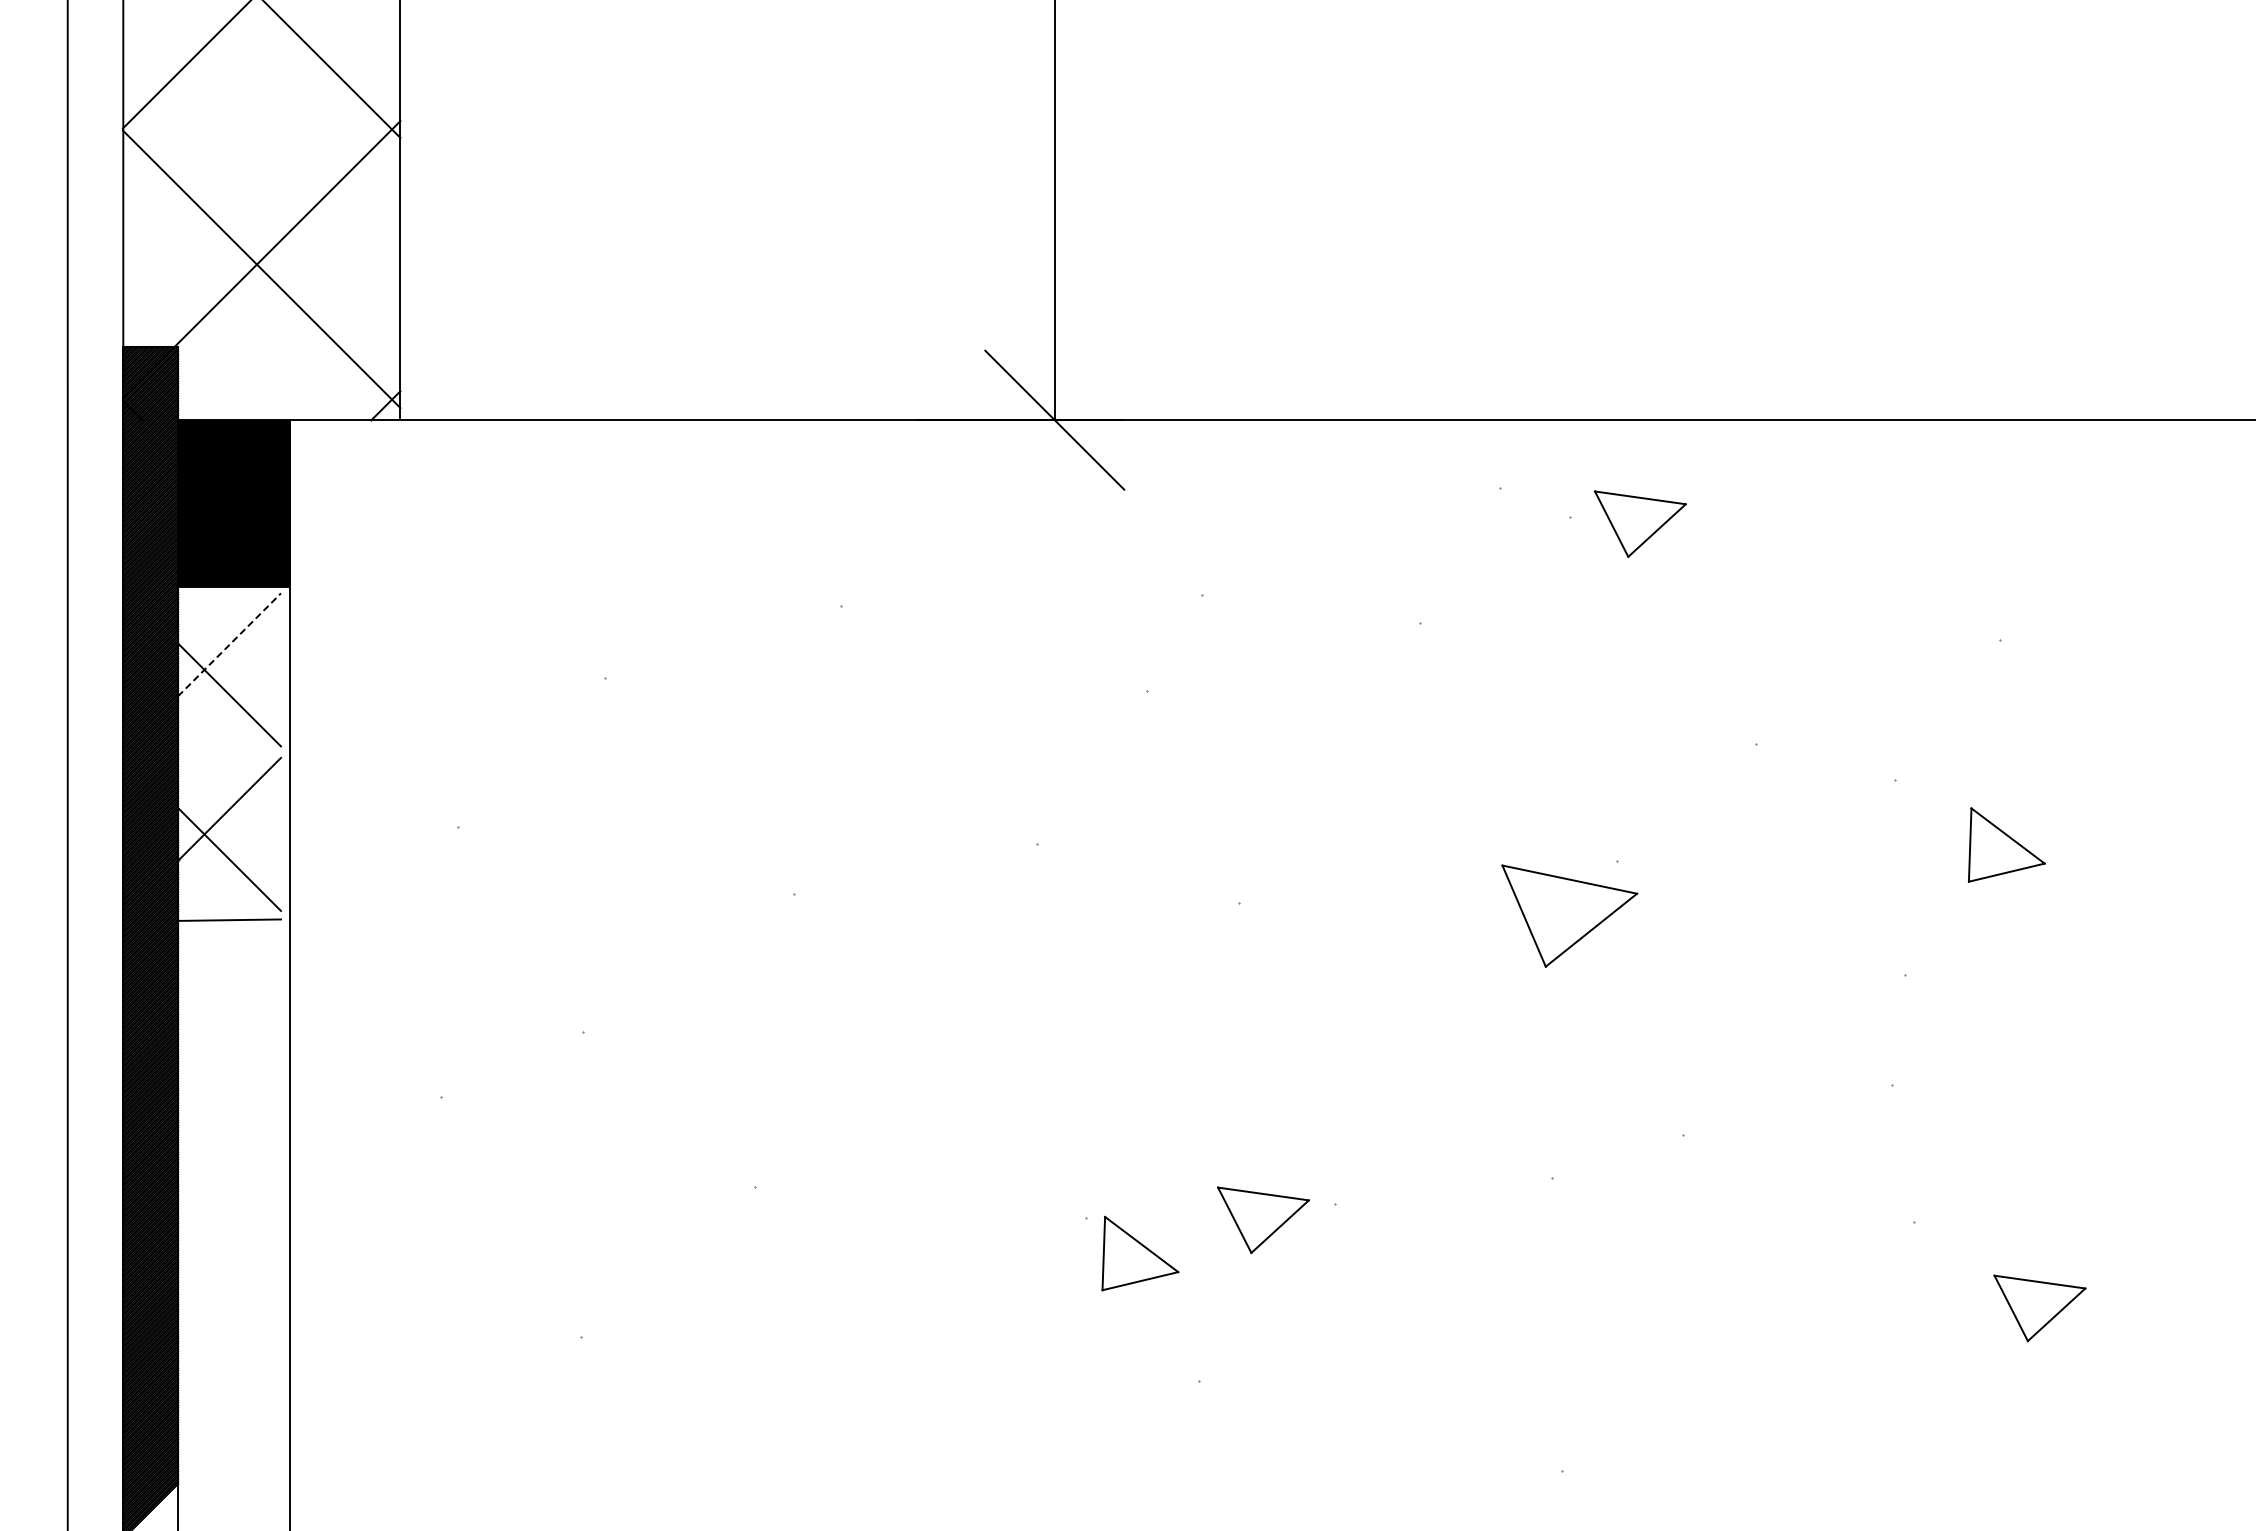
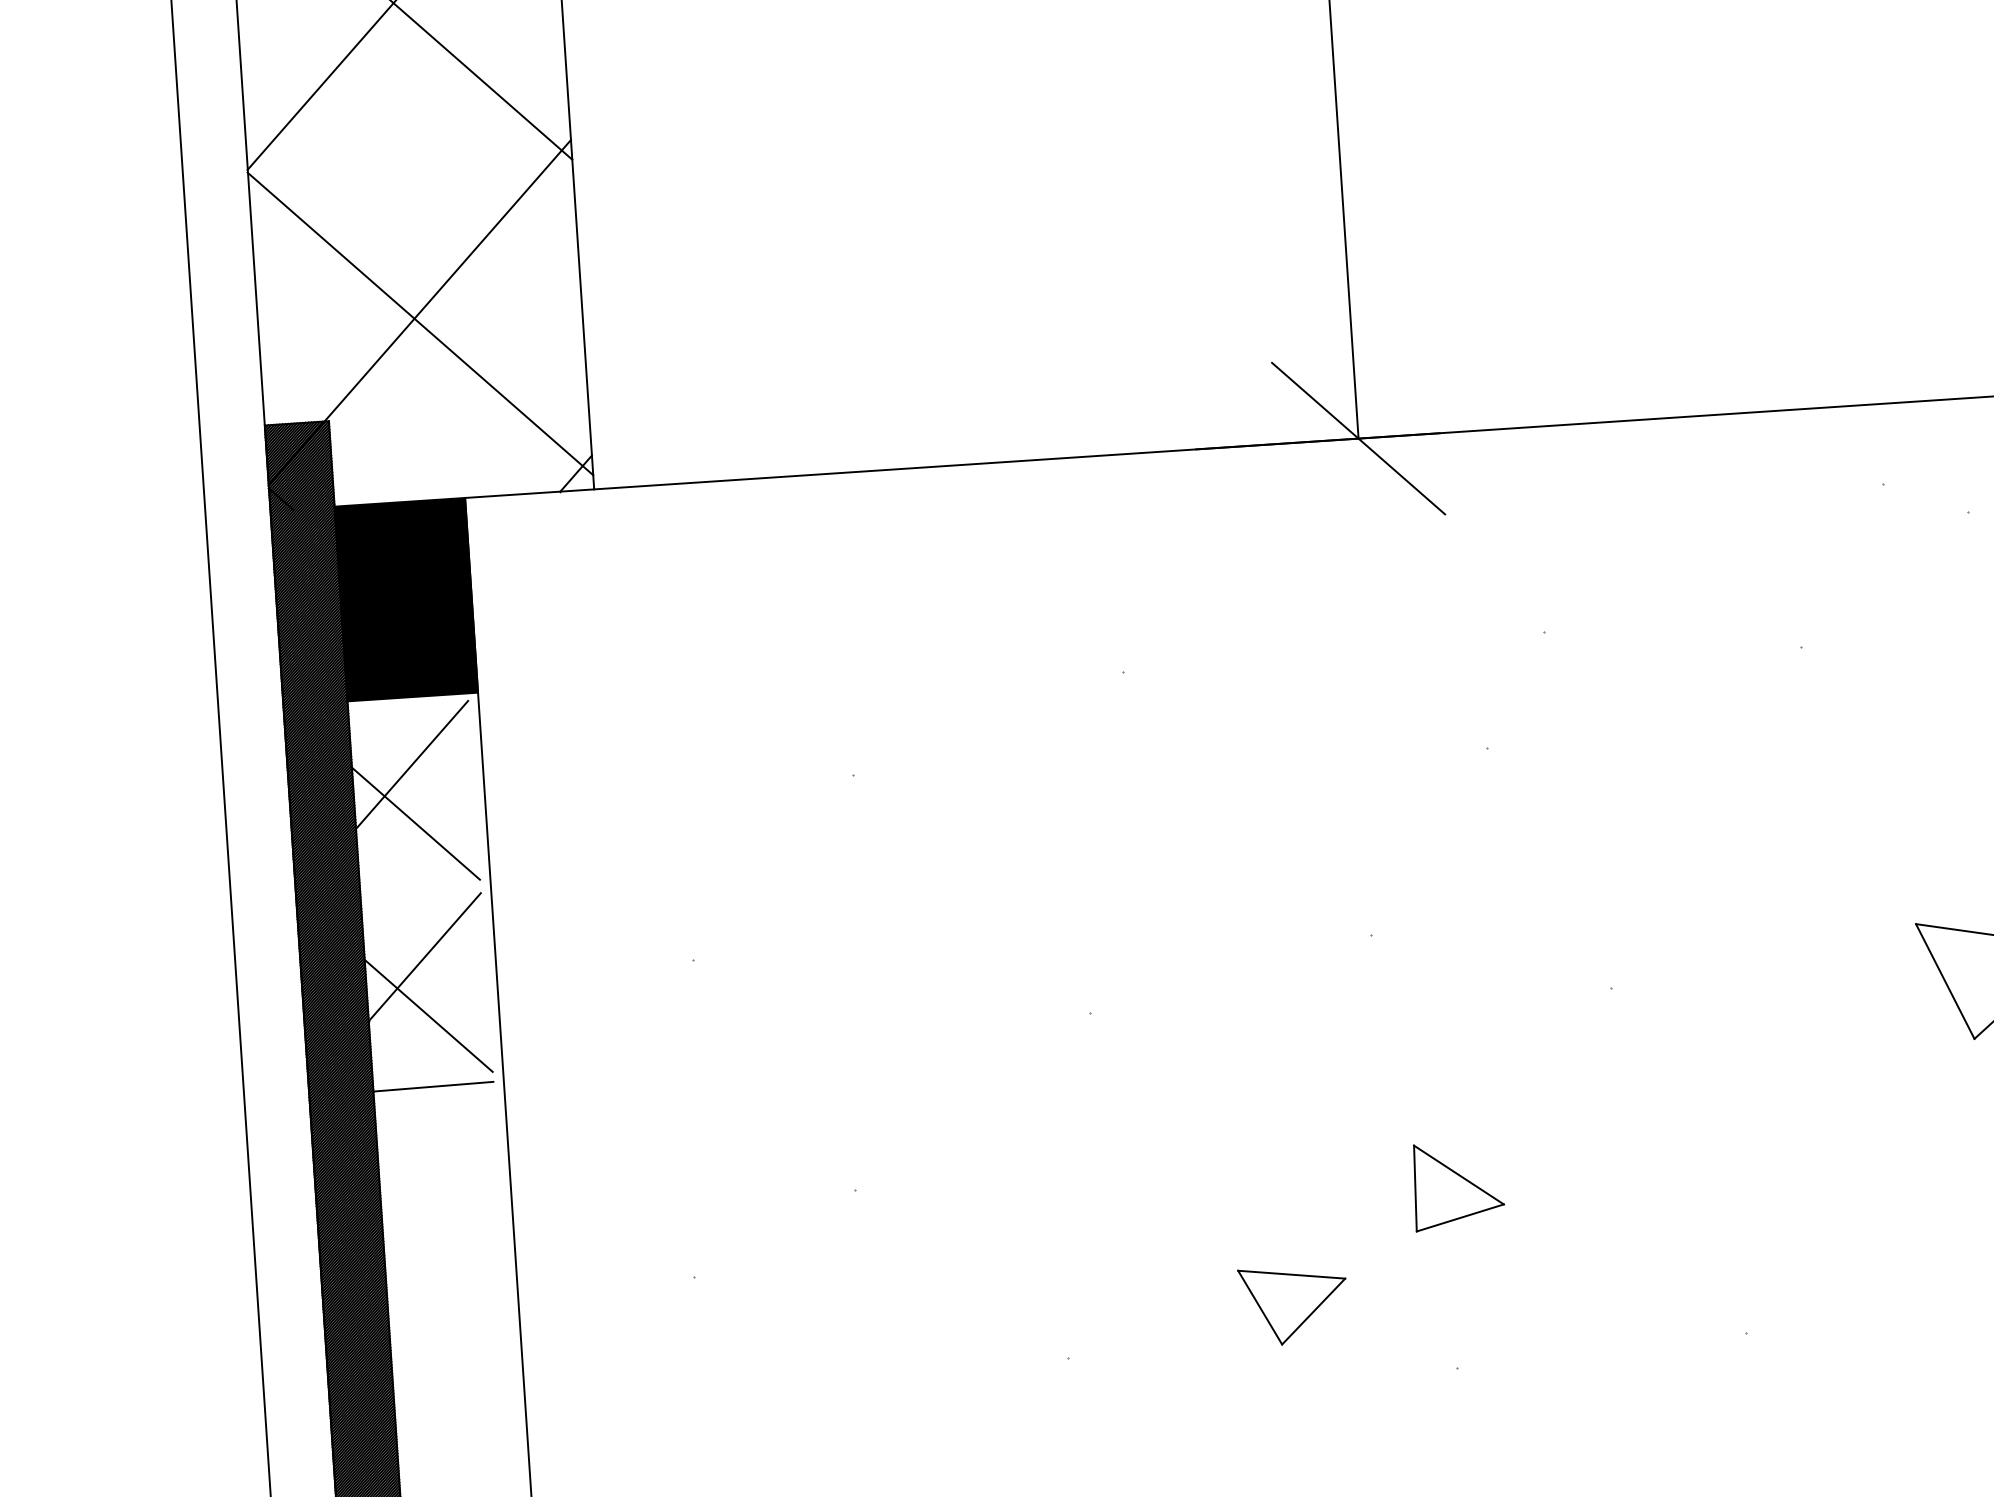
line: (229, 644) -> (411, 764), dashed -> solid
part: (1263, 1220) -> (1293, 1305), moved
part: (1140, 1253) -> (1458, 1185), moved

